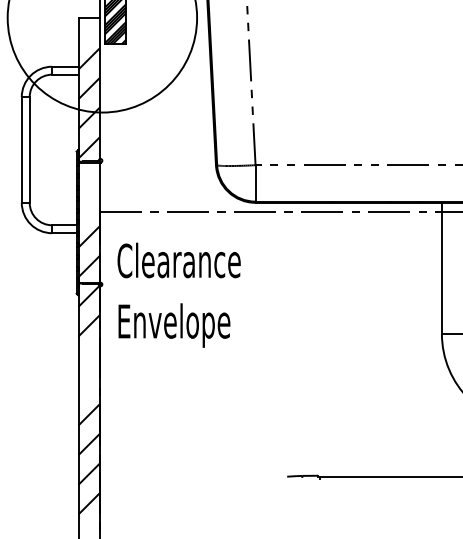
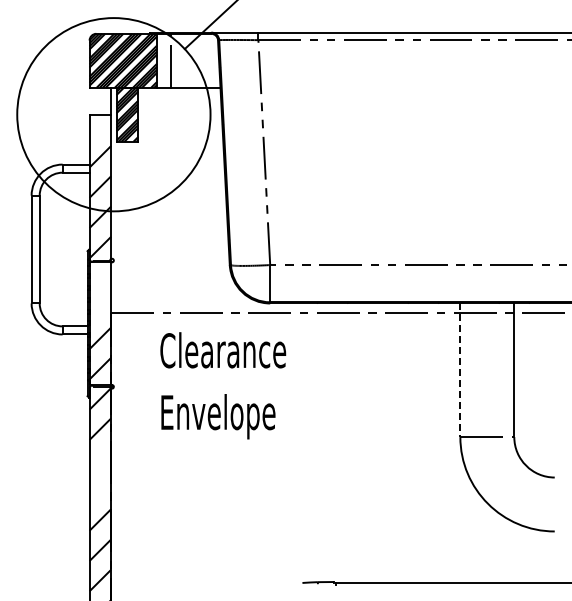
line: (442, 268) -> (460, 370), solid -> dashed
text: (179, 294) -> (223, 385), moved

